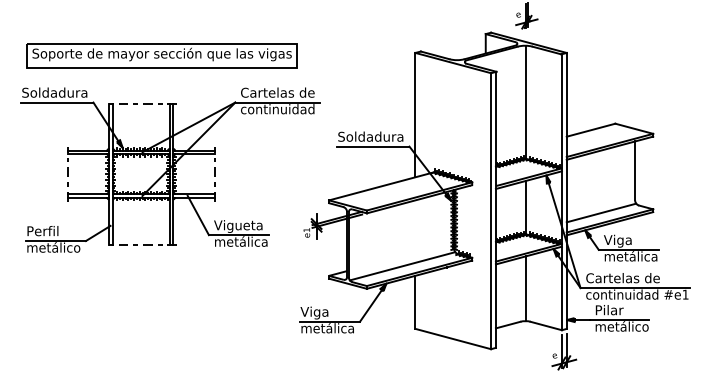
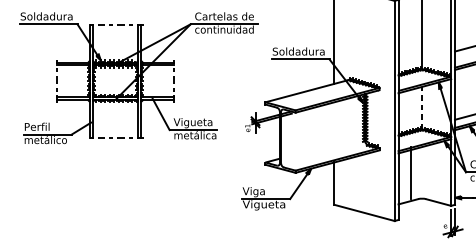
line: (525, 207) -> (422, 108), solid -> dashed
line: (402, 266) -> (323, 155), removed
line: (525, 288) -> (410, 172), moved
text: (326, 329) -> (263, 205), metálica -> Vigueta

